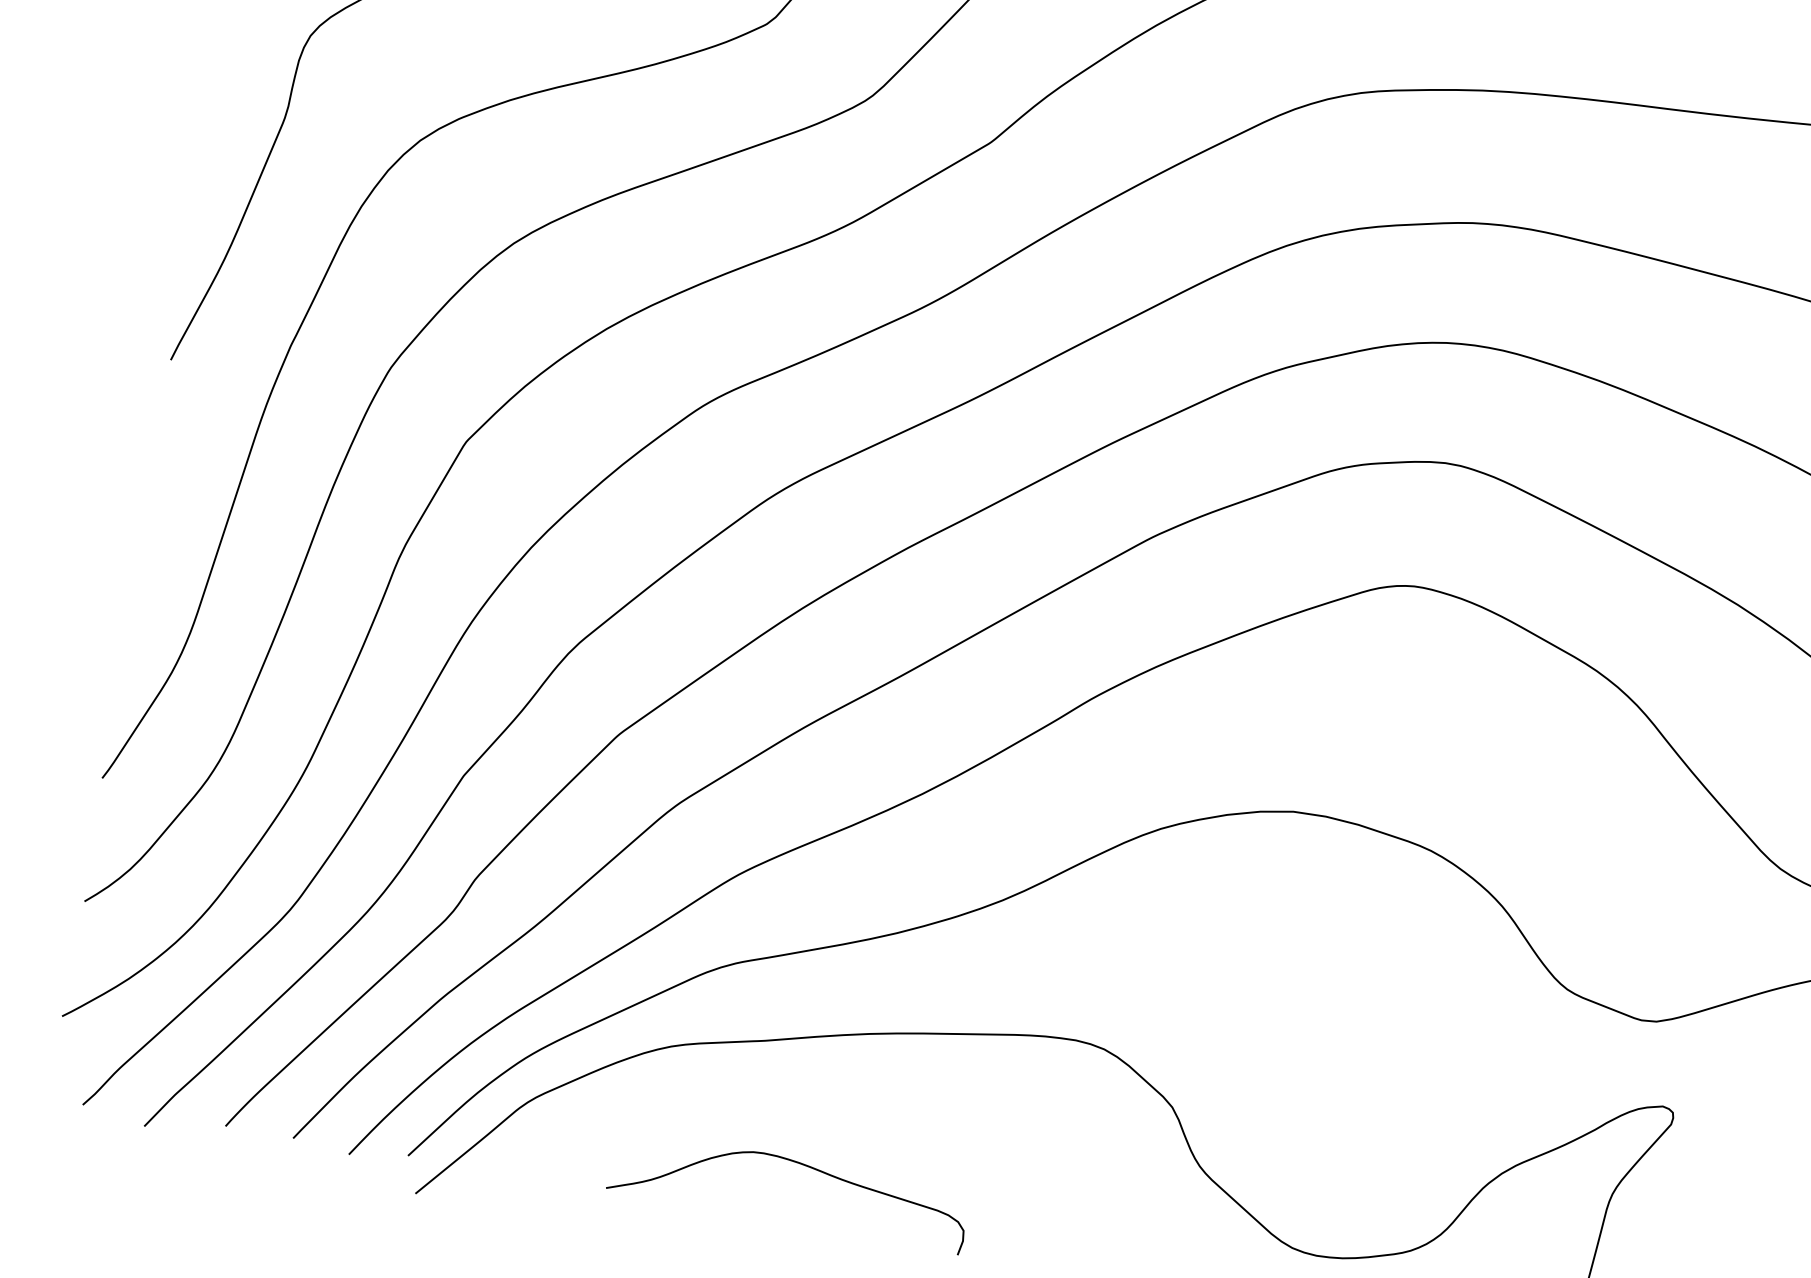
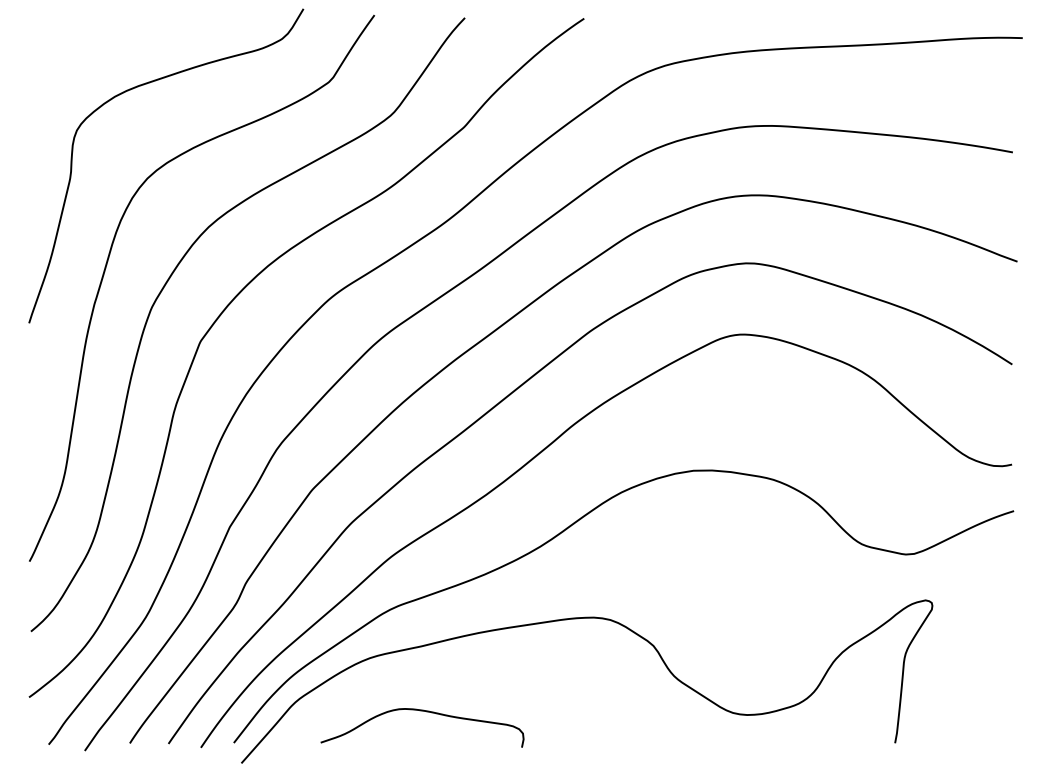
curve: (800, 1165) -> (426, 712), moved

